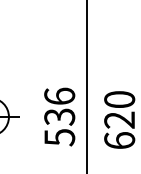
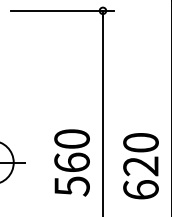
text: (59, 106) -> (71, 150), 536 -> 560

